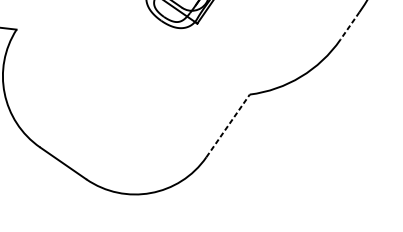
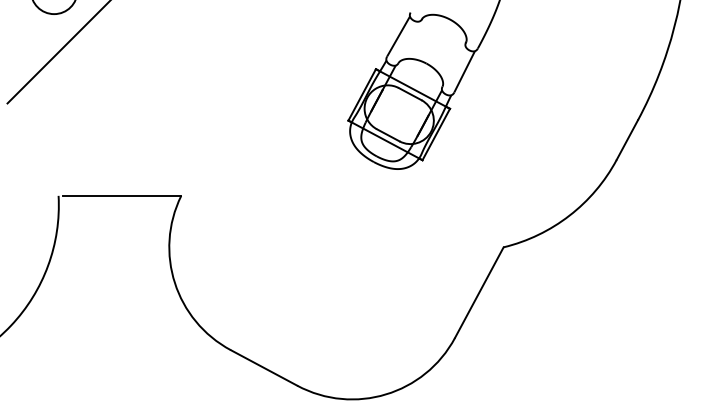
line: (350, 26) -> (627, 140), dashed -> solid
line: (228, 125) -> (479, 292), dashed -> solid

